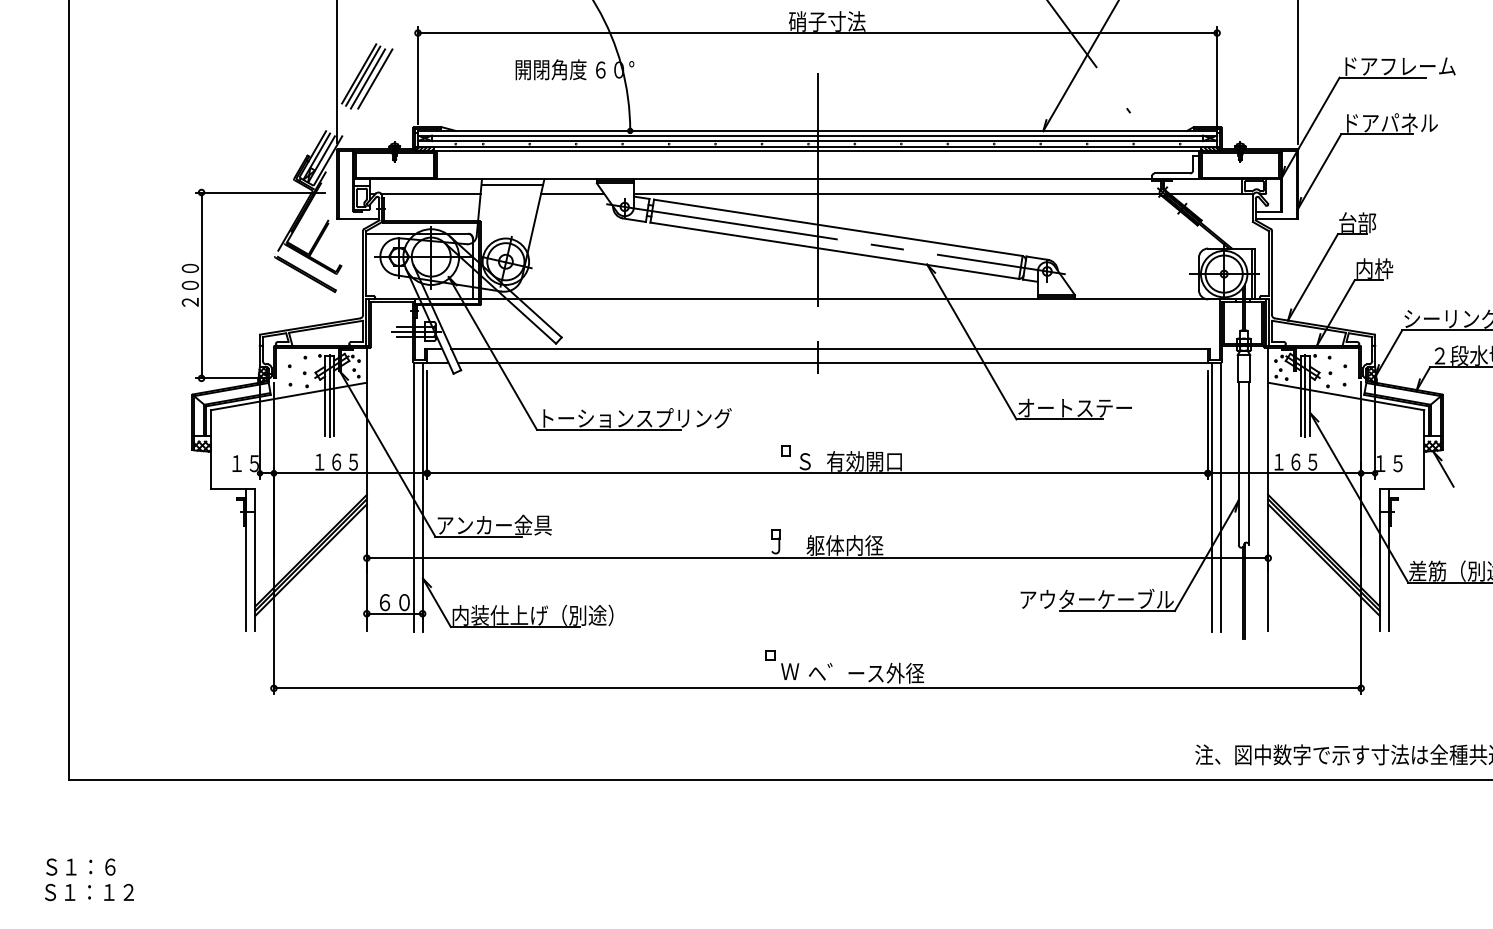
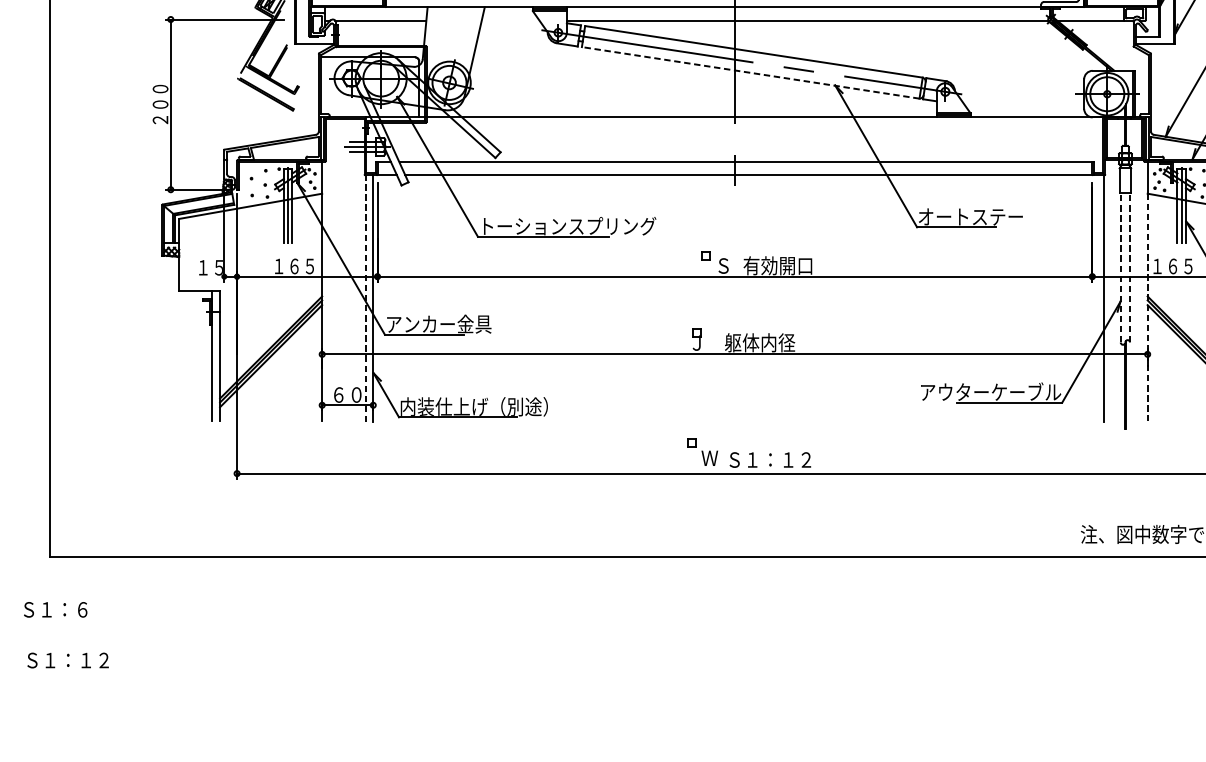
line: (512, 184) -> (455, 12), removed
line: (572, 194) -> (510, 21), removed
line: (834, 250) -> (750, 72), solid -> dashed
line: (1238, 463) -> (1120, 267), solid -> dashed
line: (1249, 463) -> (1130, 267), solid -> dashed
line: (414, 497) -> (365, 298), solid -> dashed
line: (1212, 497) -> (1096, 298), removed
line: (1268, 507) -> (1147, 307), solid -> dashed
text: (866, 672) -> (779, 459), ヘ゛ース外径 -> Ｓ１：１２
text: (80, 866) -> (55, 609), moved

